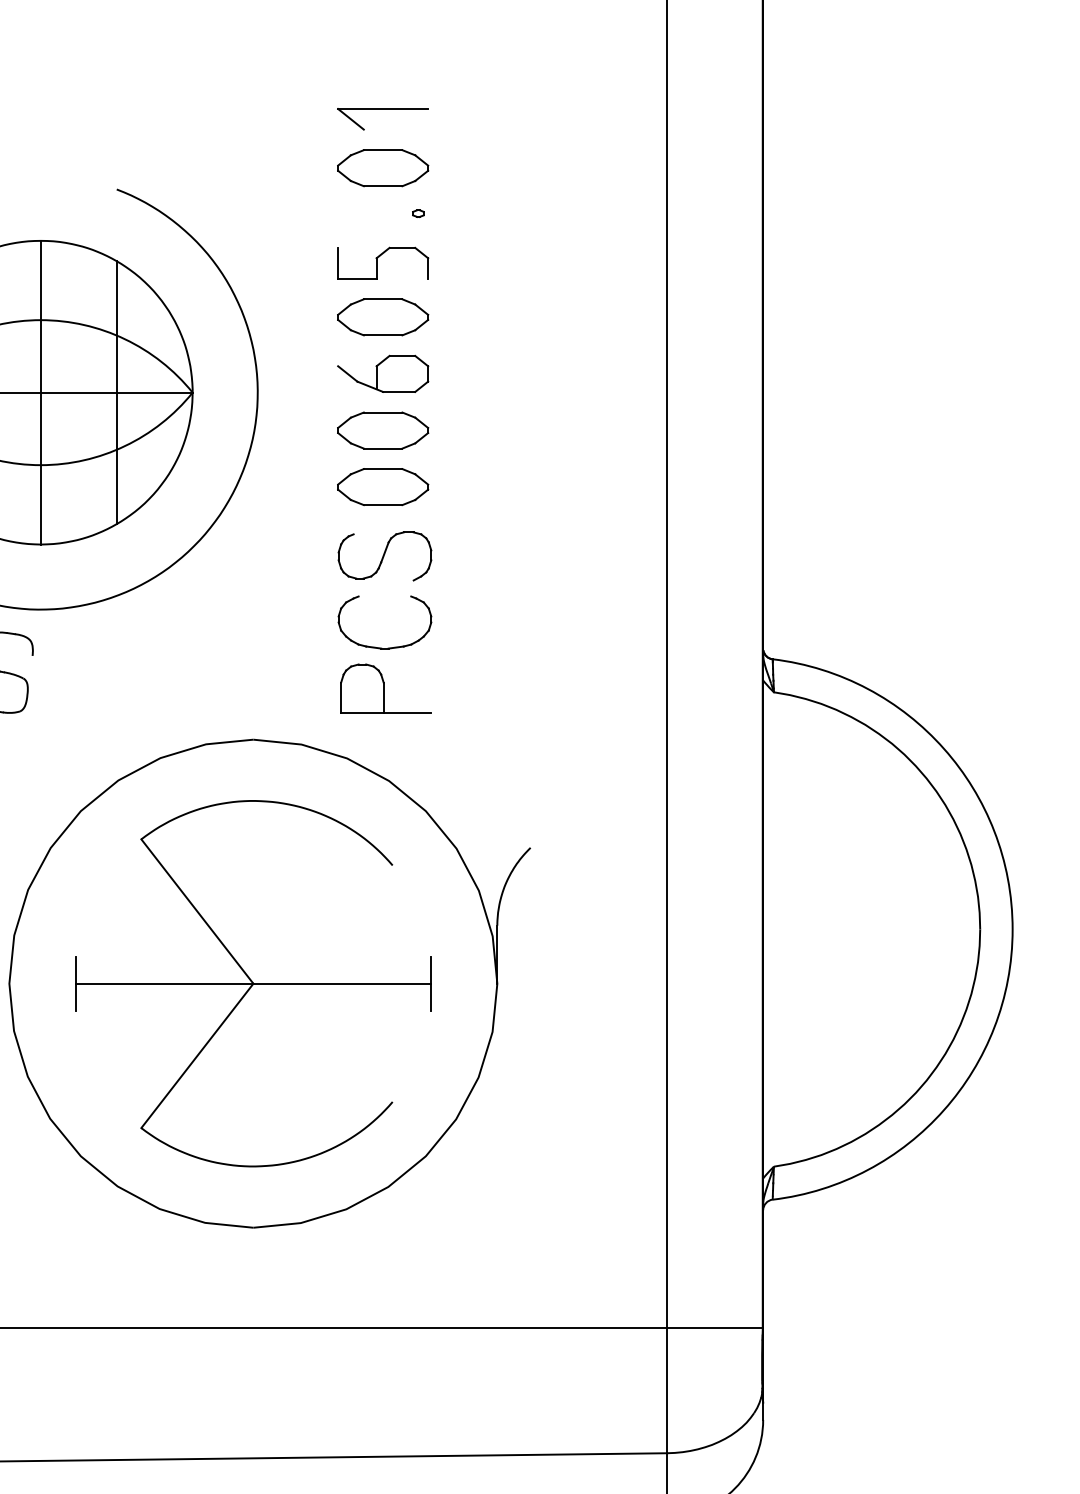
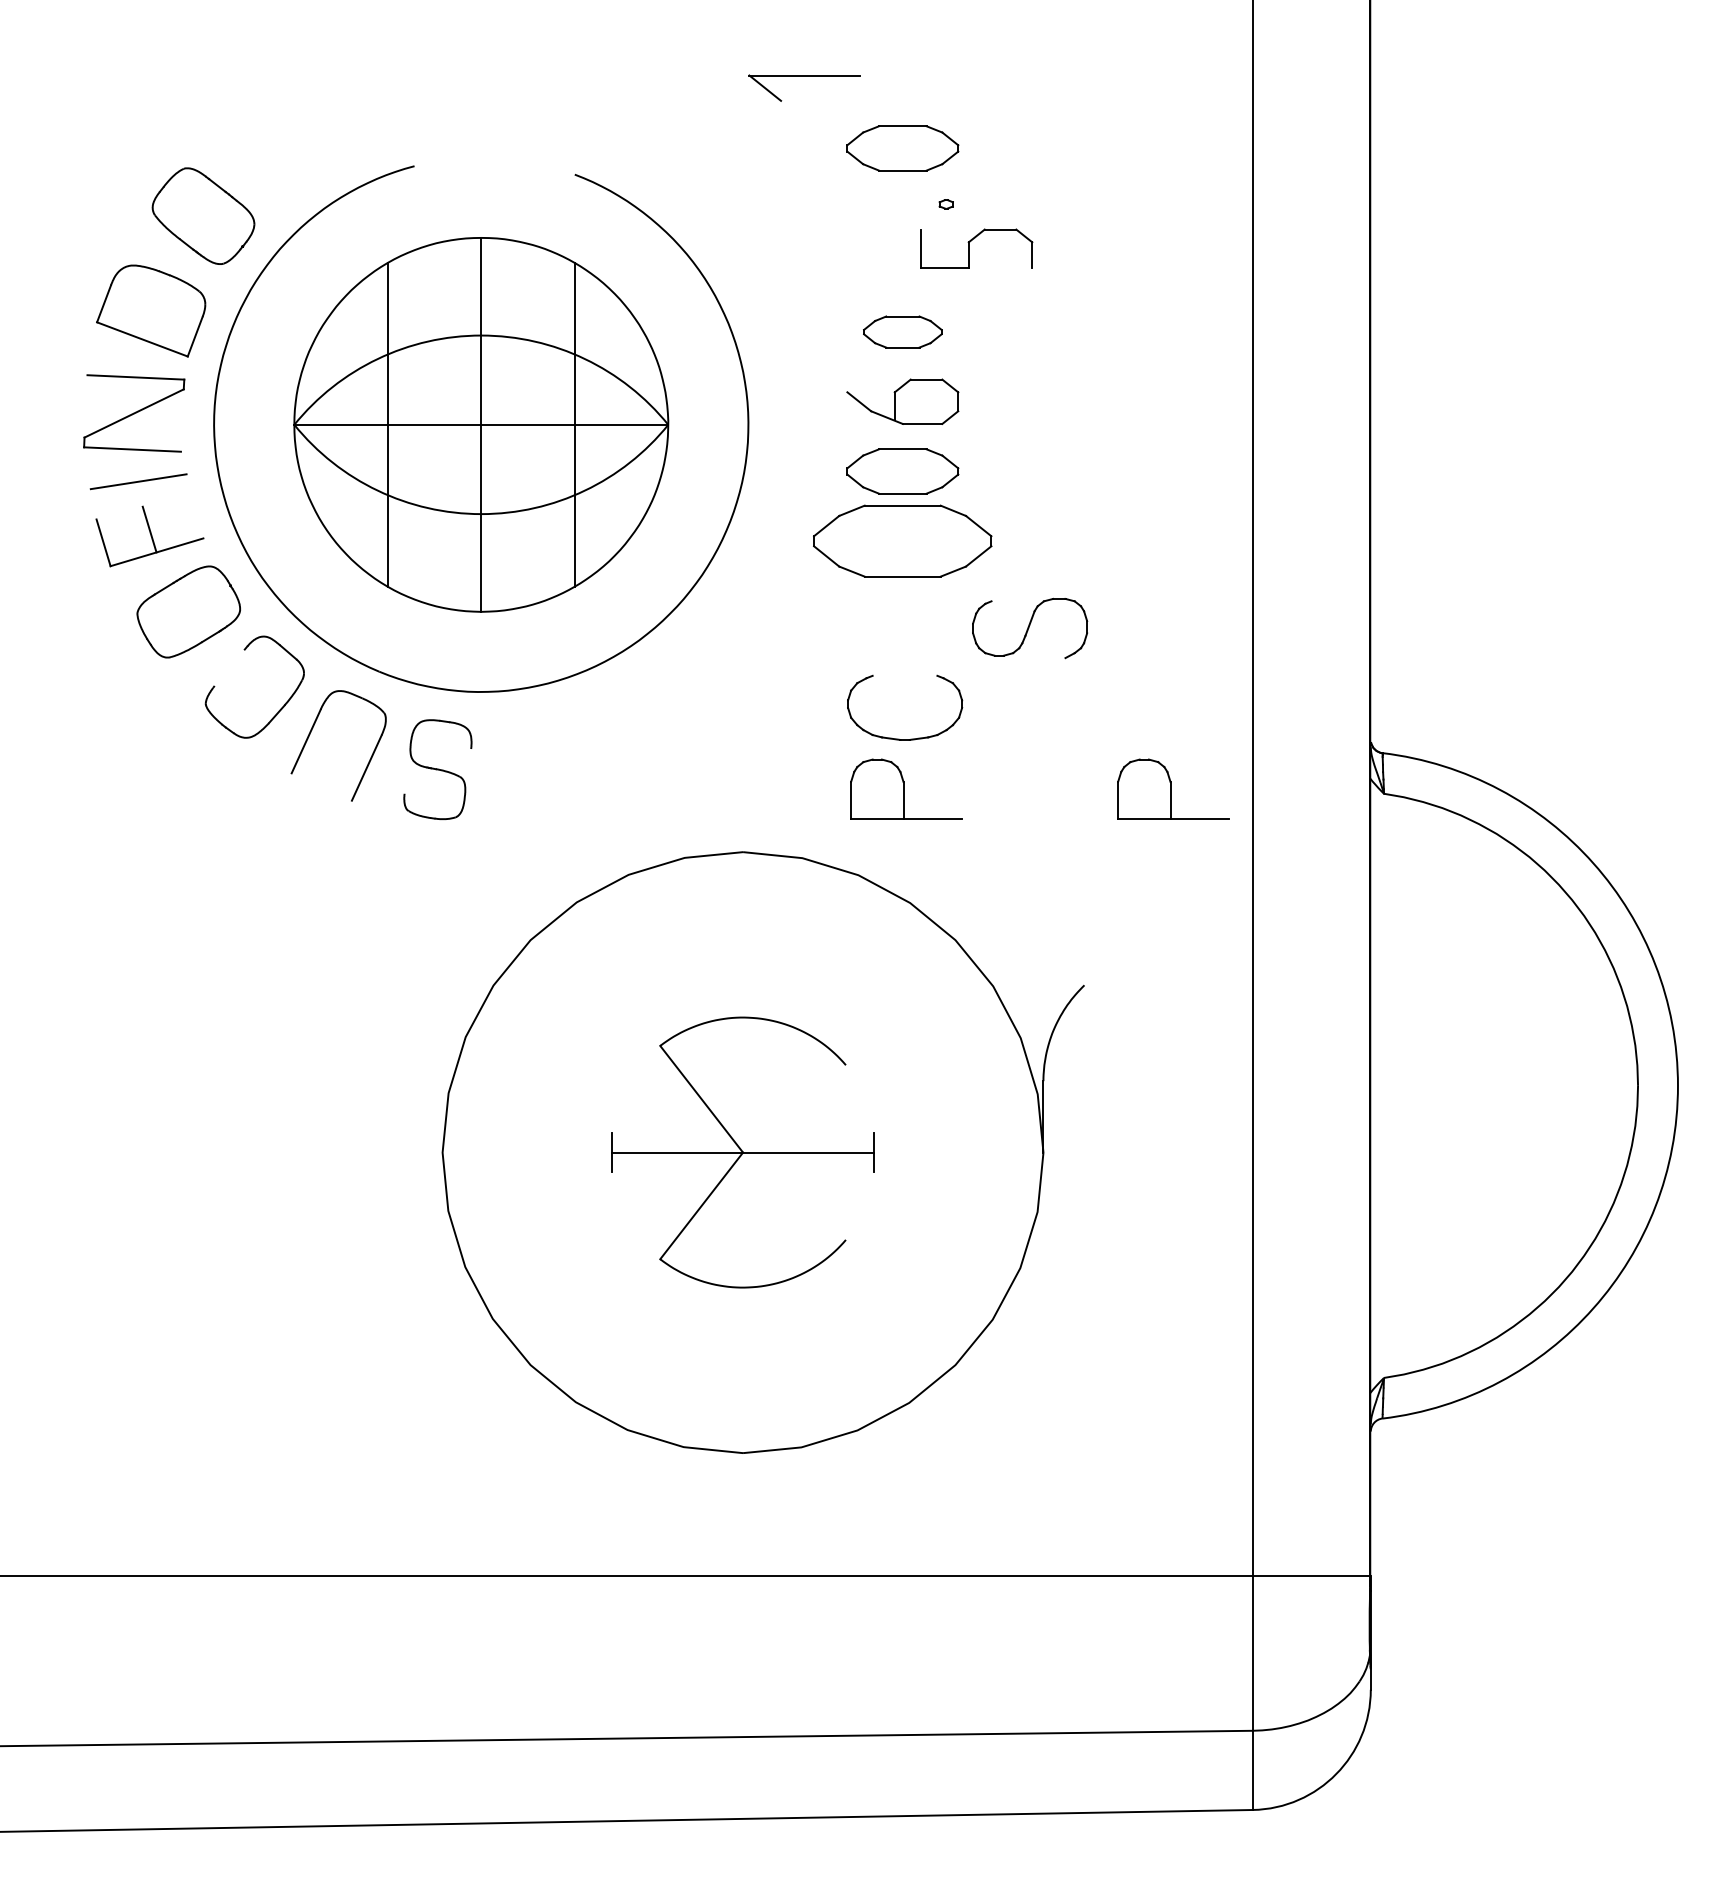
part: (382, 109) -> (804, 76), moved
part: (377, 263) -> (969, 248), moved
part: (382, 316) -> (902, 331), size x0.7
part: (382, 486) -> (902, 540), size x1.6
part: (385, 556) -> (1030, 628), moved
part: (602, 688) -> (1173, 788), added
part: (252, 983) -> (742, 1152), size x0.6

